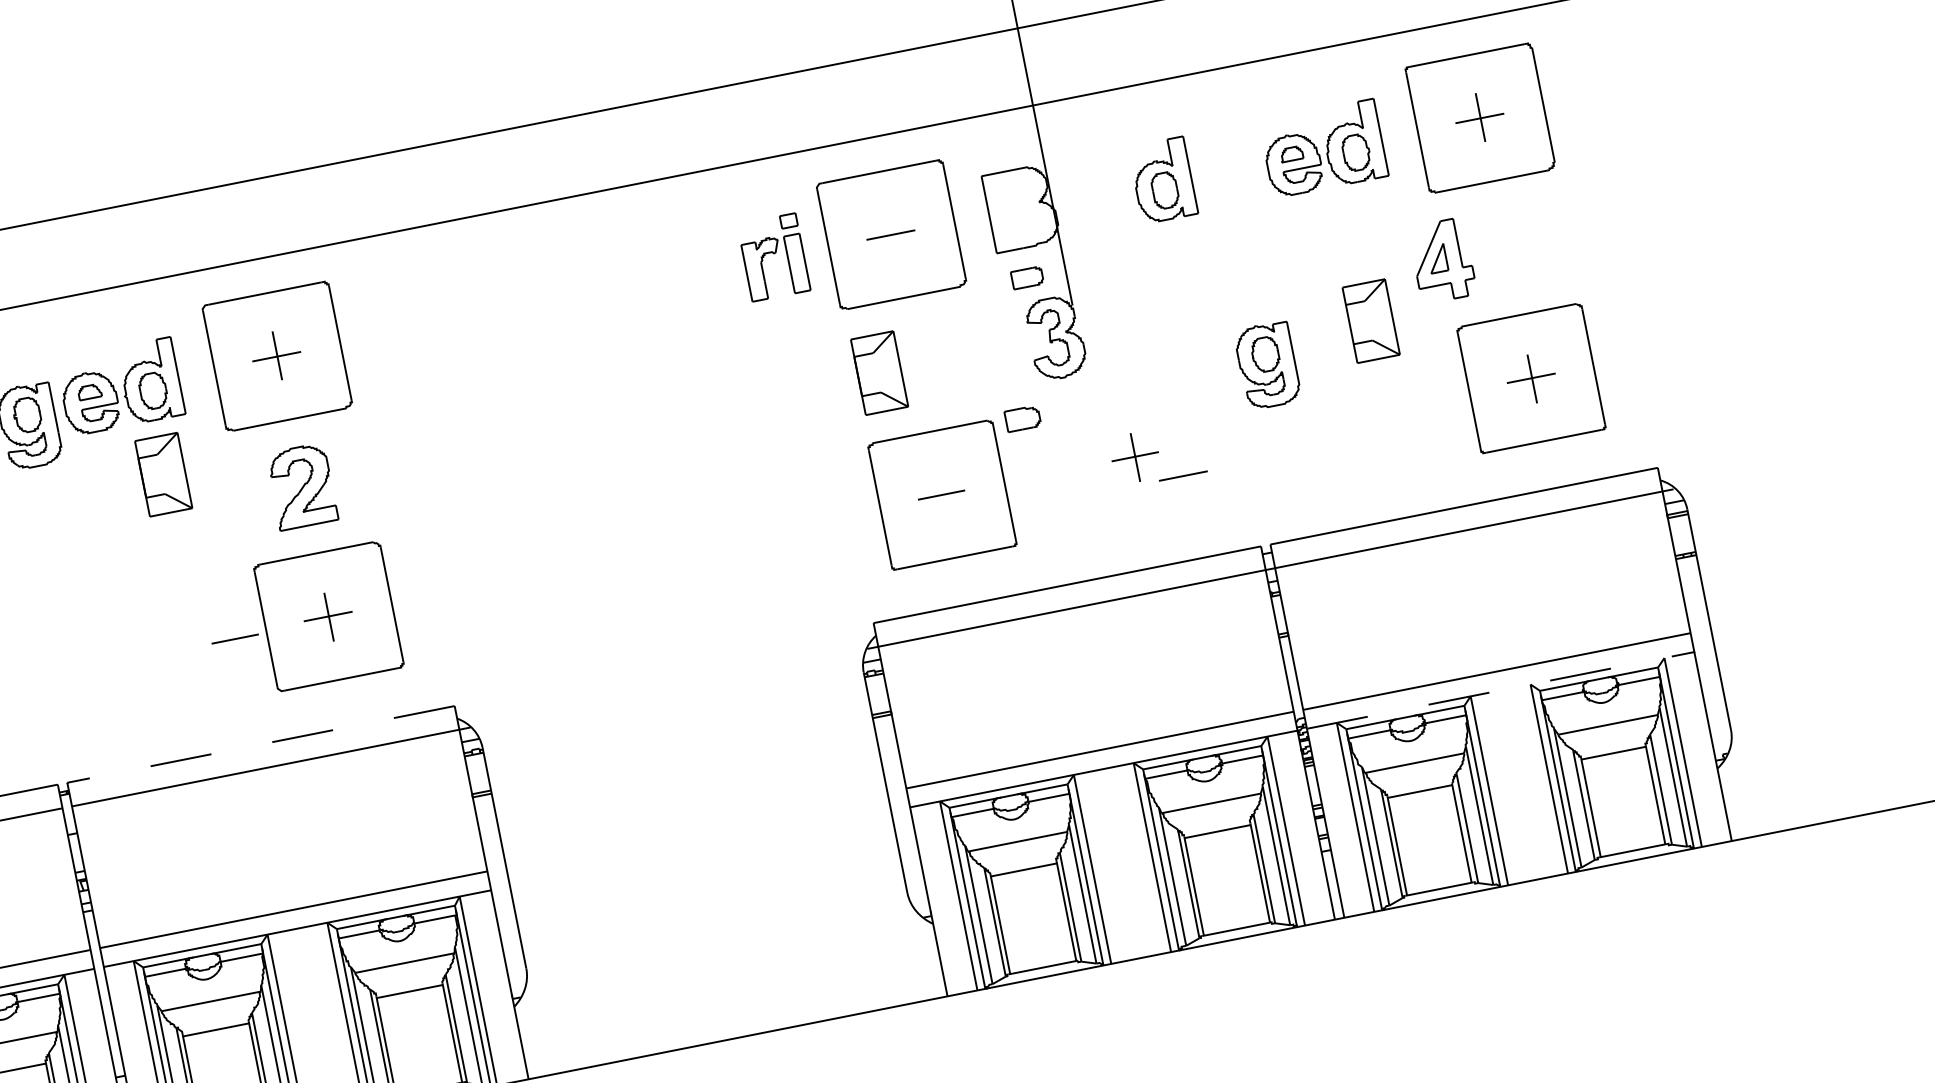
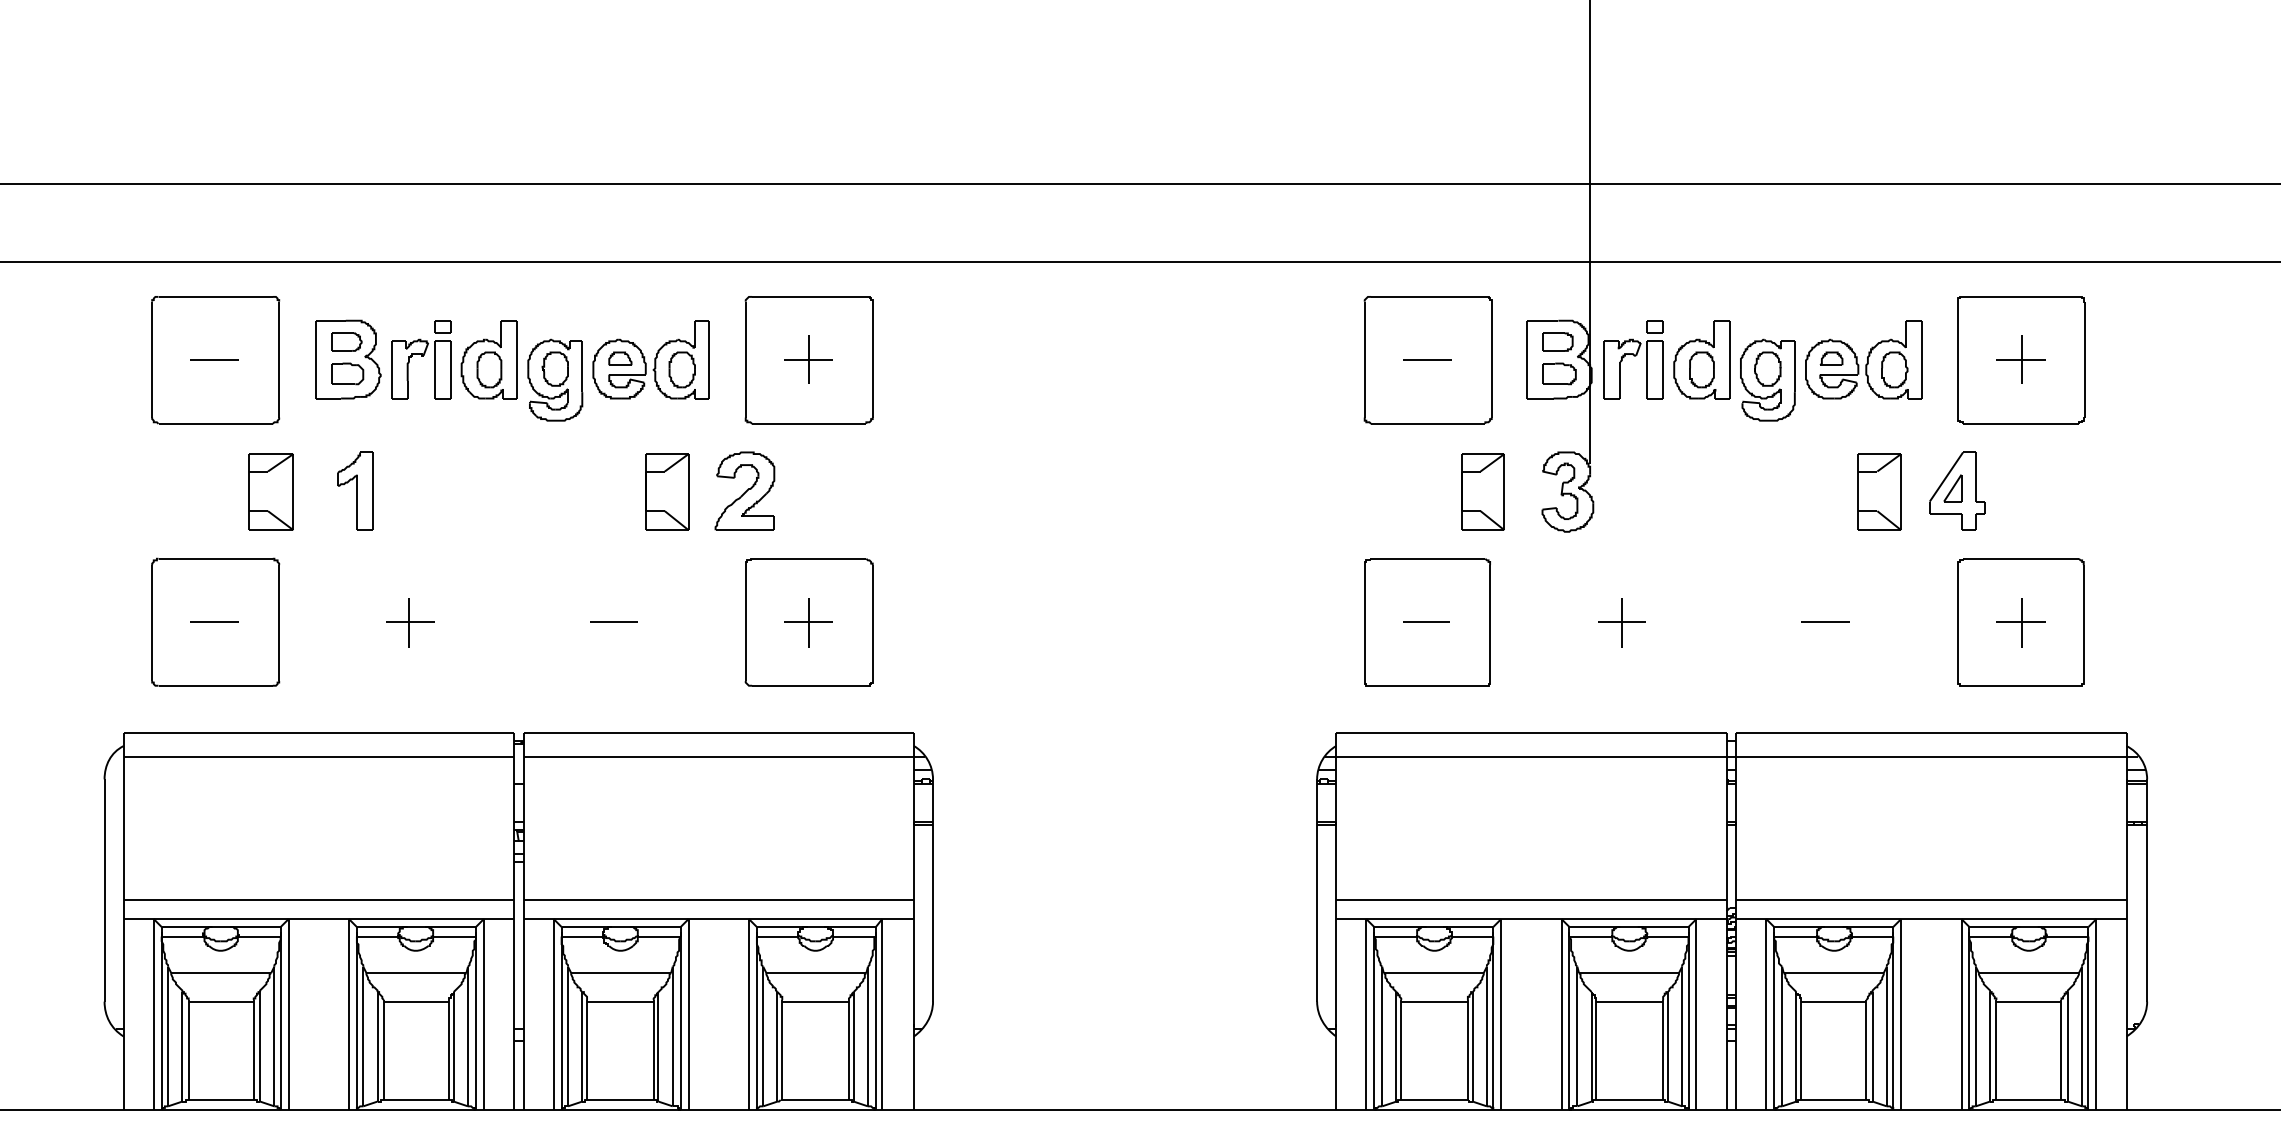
part: (773, 257) -> (1633, 359), moved
part: (1027, 277) -> (1557, 341), moved
part: (1370, 320) -> (1879, 491), moved
part: (1267, 364) -> (1767, 379), moved
part: (879, 372) -> (1482, 491), moved
part: (1023, 418) -> (1559, 373), moved
part: (163, 474) -> (667, 491), moved
line: (1182, 475) -> (1825, 621), moved
part: (301, 485) -> (744, 490), moved
line: (234, 638) -> (613, 621), moved
line: (1500, 690) -> (1931, 919), dashed -> solid
line: (260, 744) -> (718, 733), dashed -> solid

